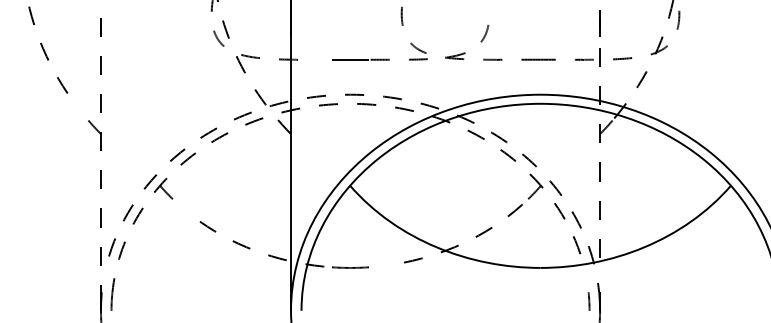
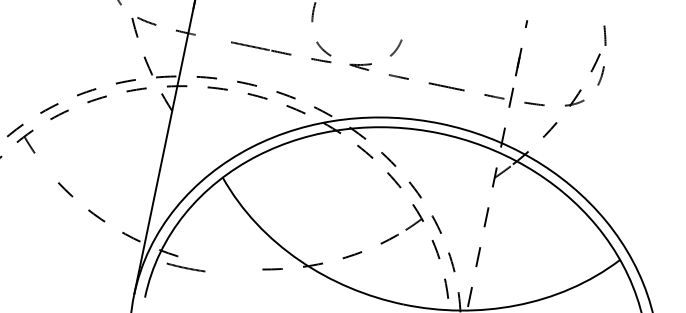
line: (350, 267) -> (186, 267), moved

